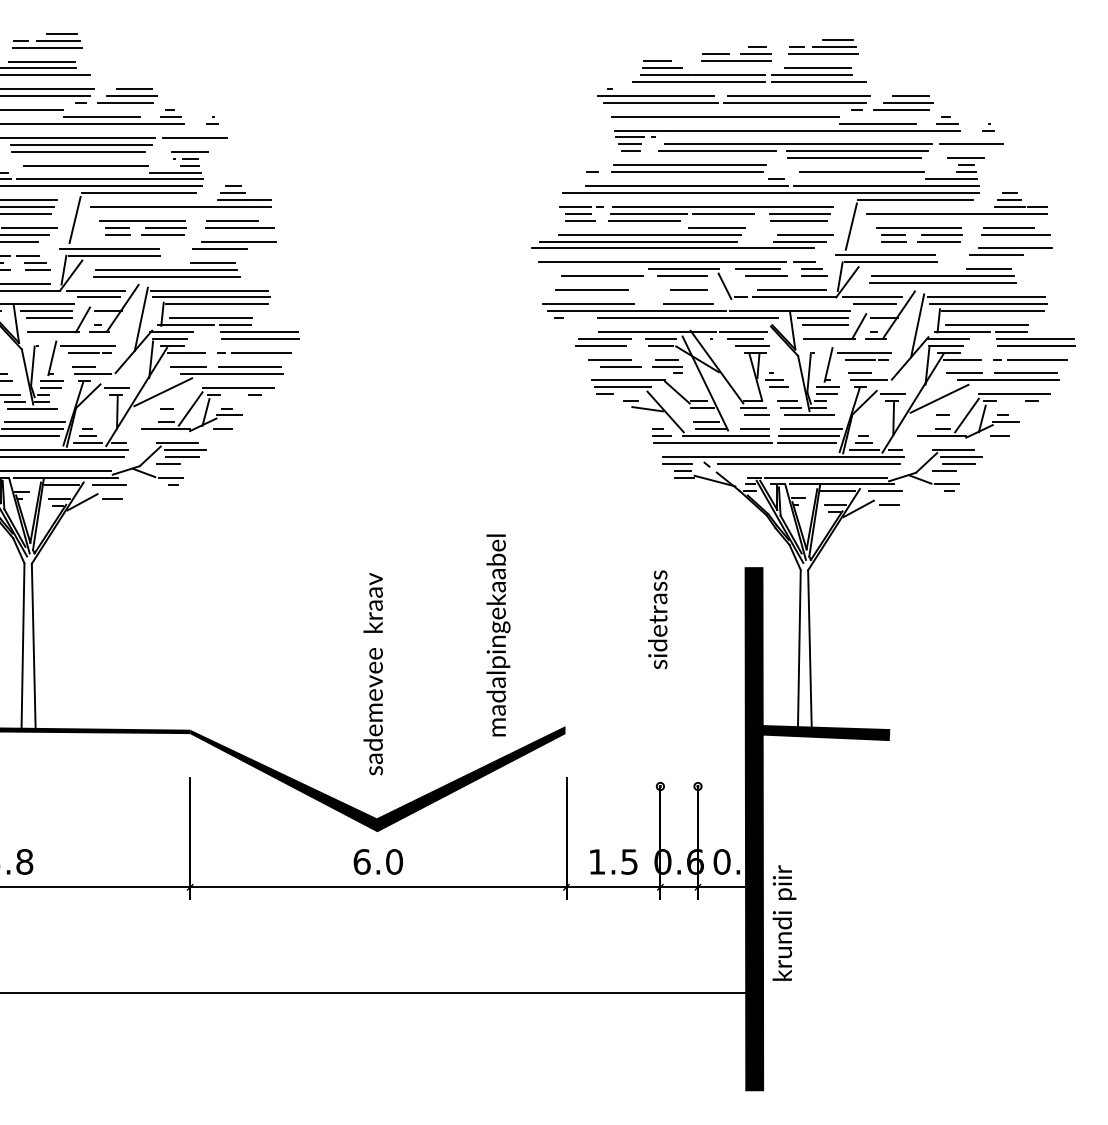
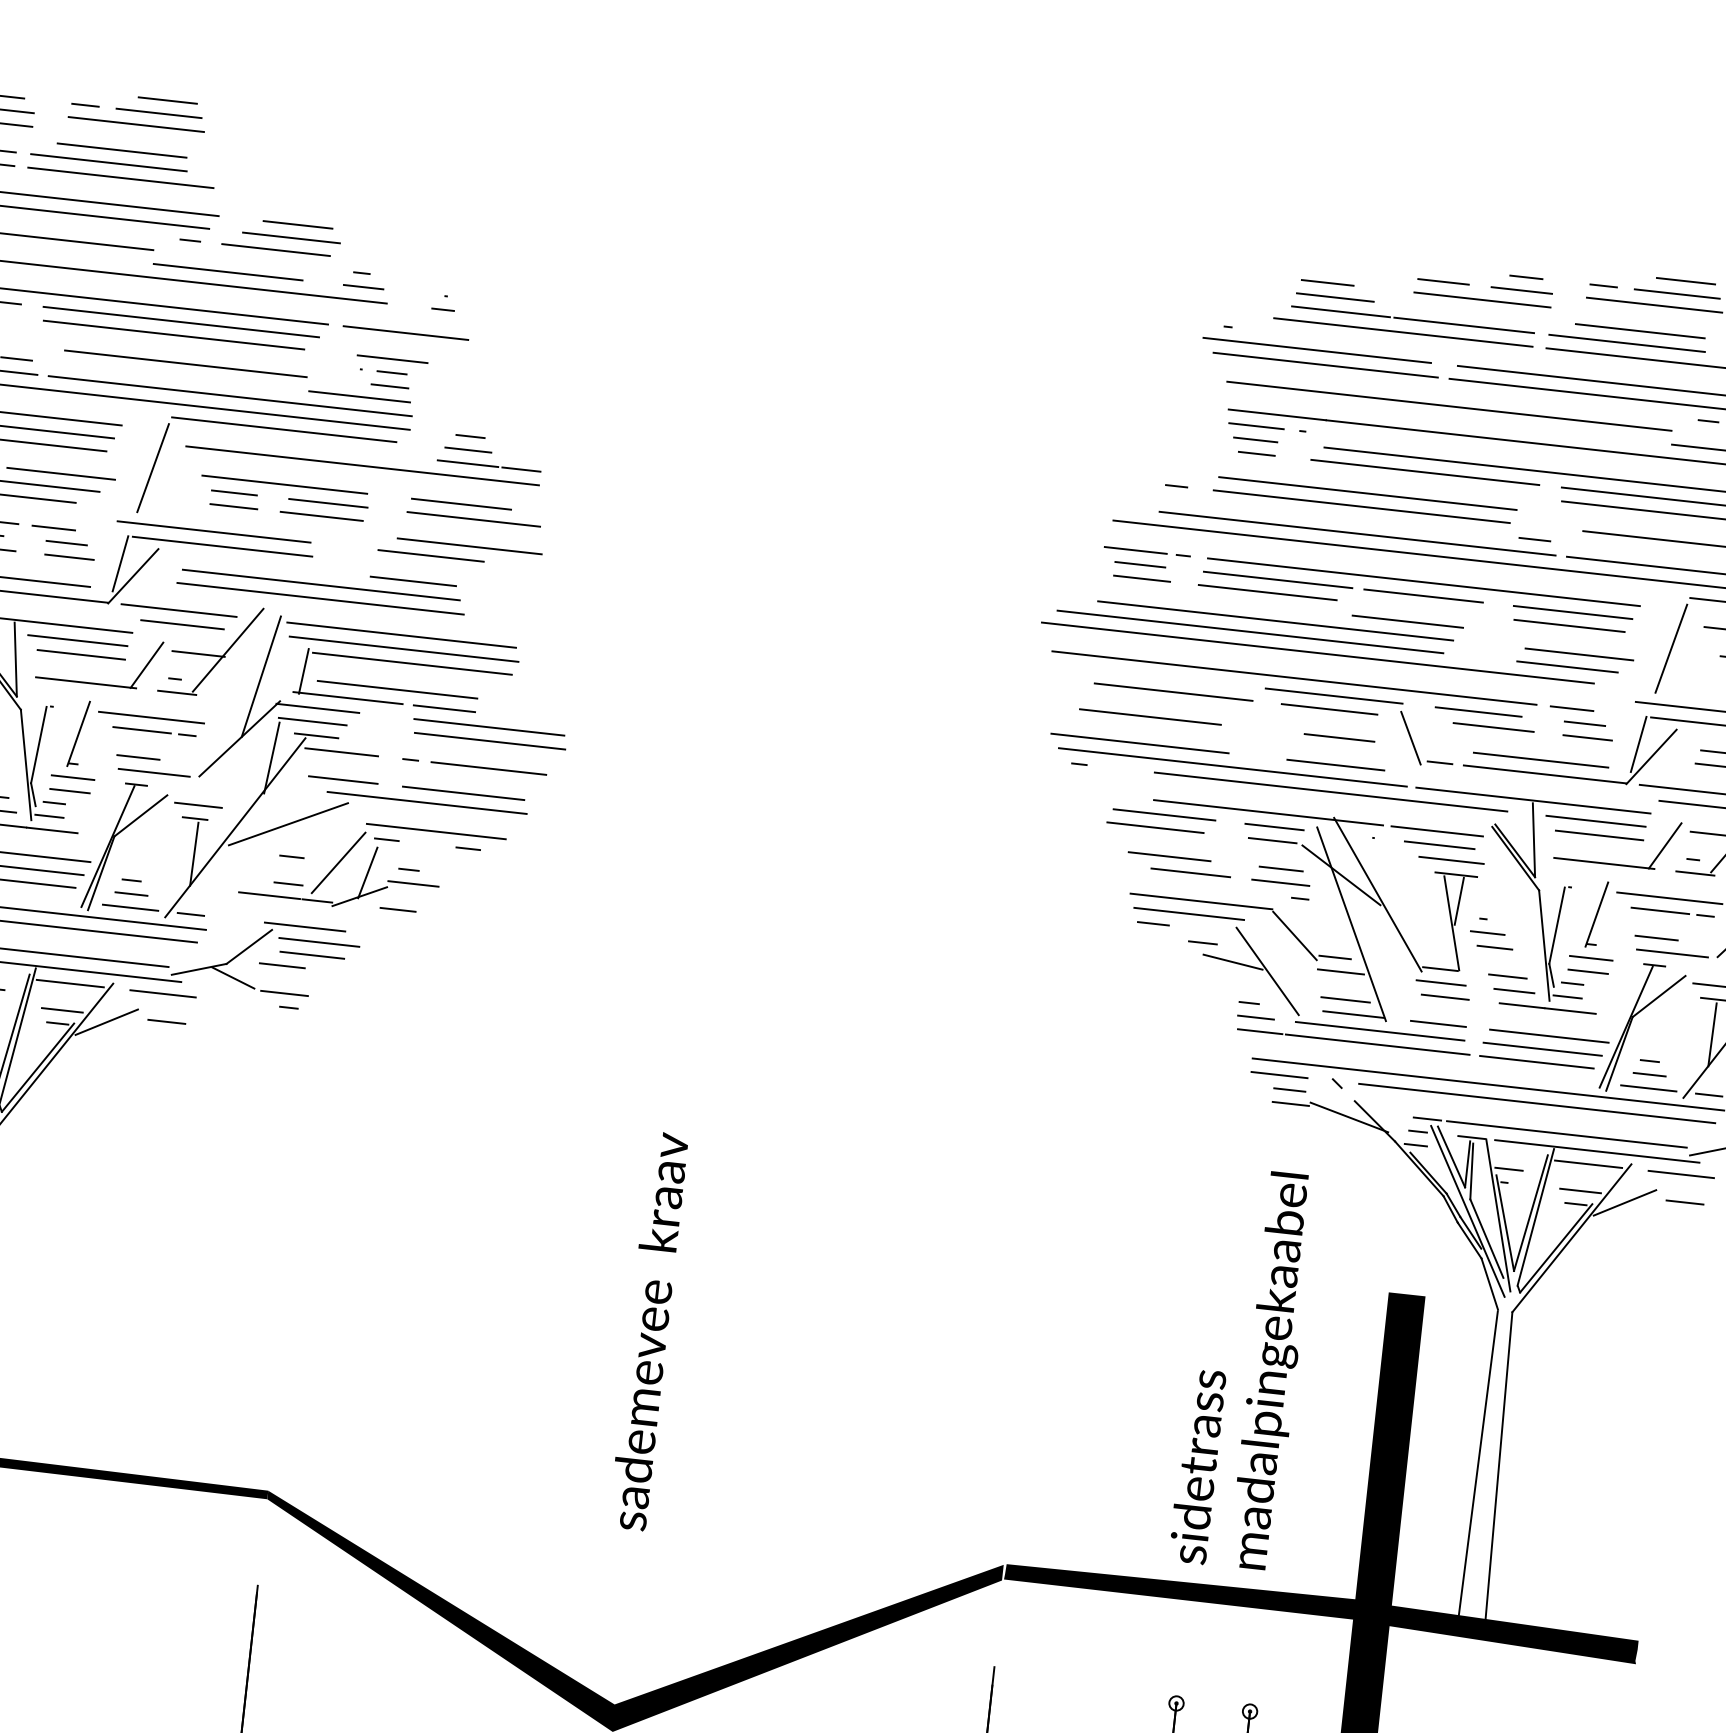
text: (657, 619) -> (1196, 1465), moved
text: (498, 635) -> (1272, 1371), moved
text: (372, 673) -> (647, 1330), moved
fill: (658, 728) -> (1185, 1589), added

